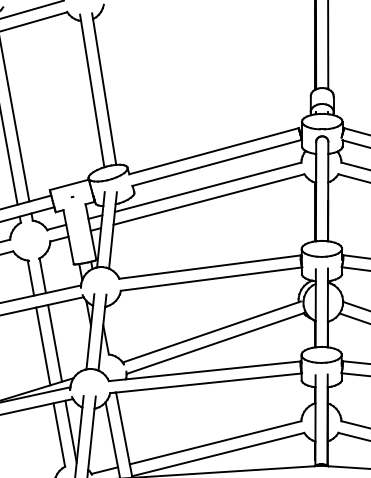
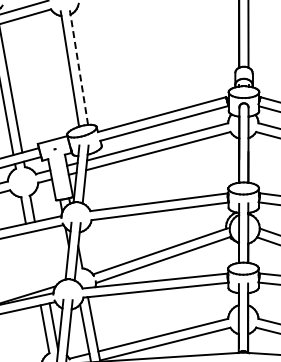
line: (103, 88) -> (78, 67), solid -> dashed
line: (54, 342) -> (41, 259), removed
line: (42, 345) -> (32, 261), removed

